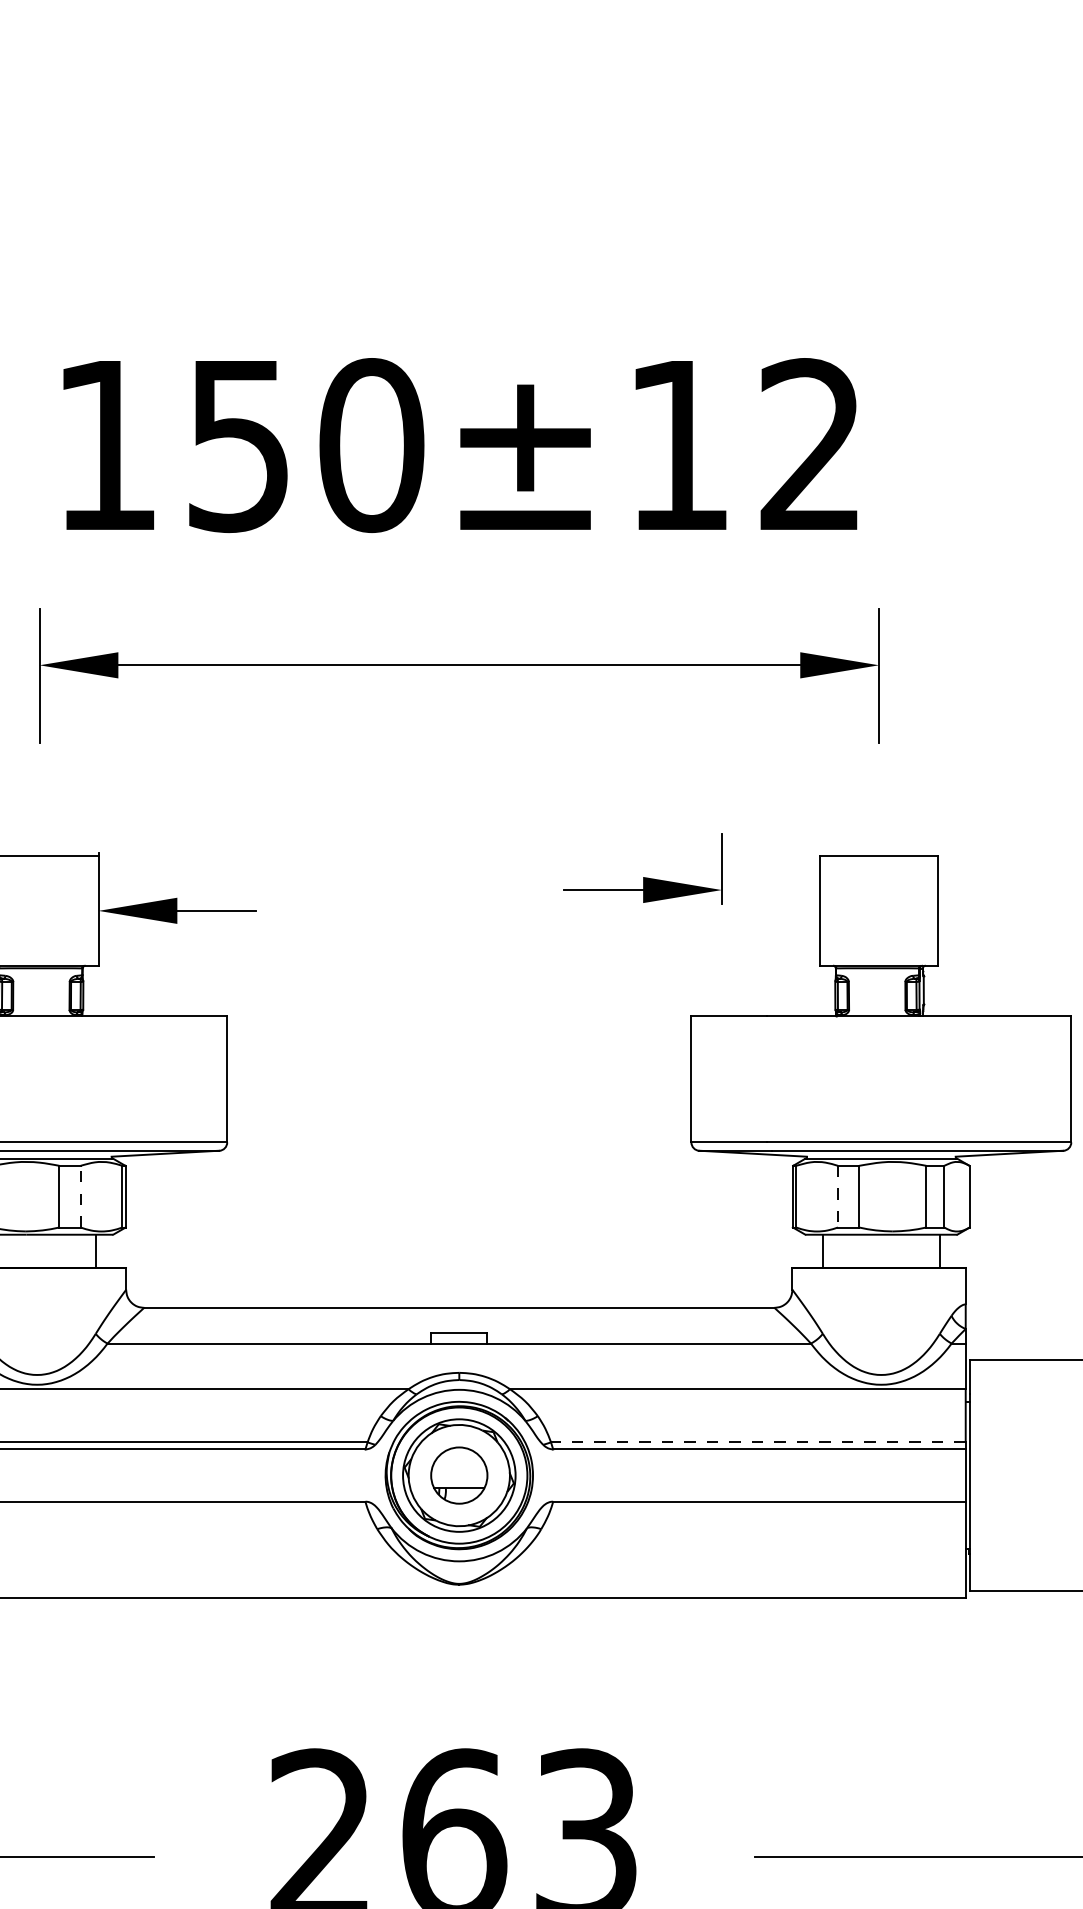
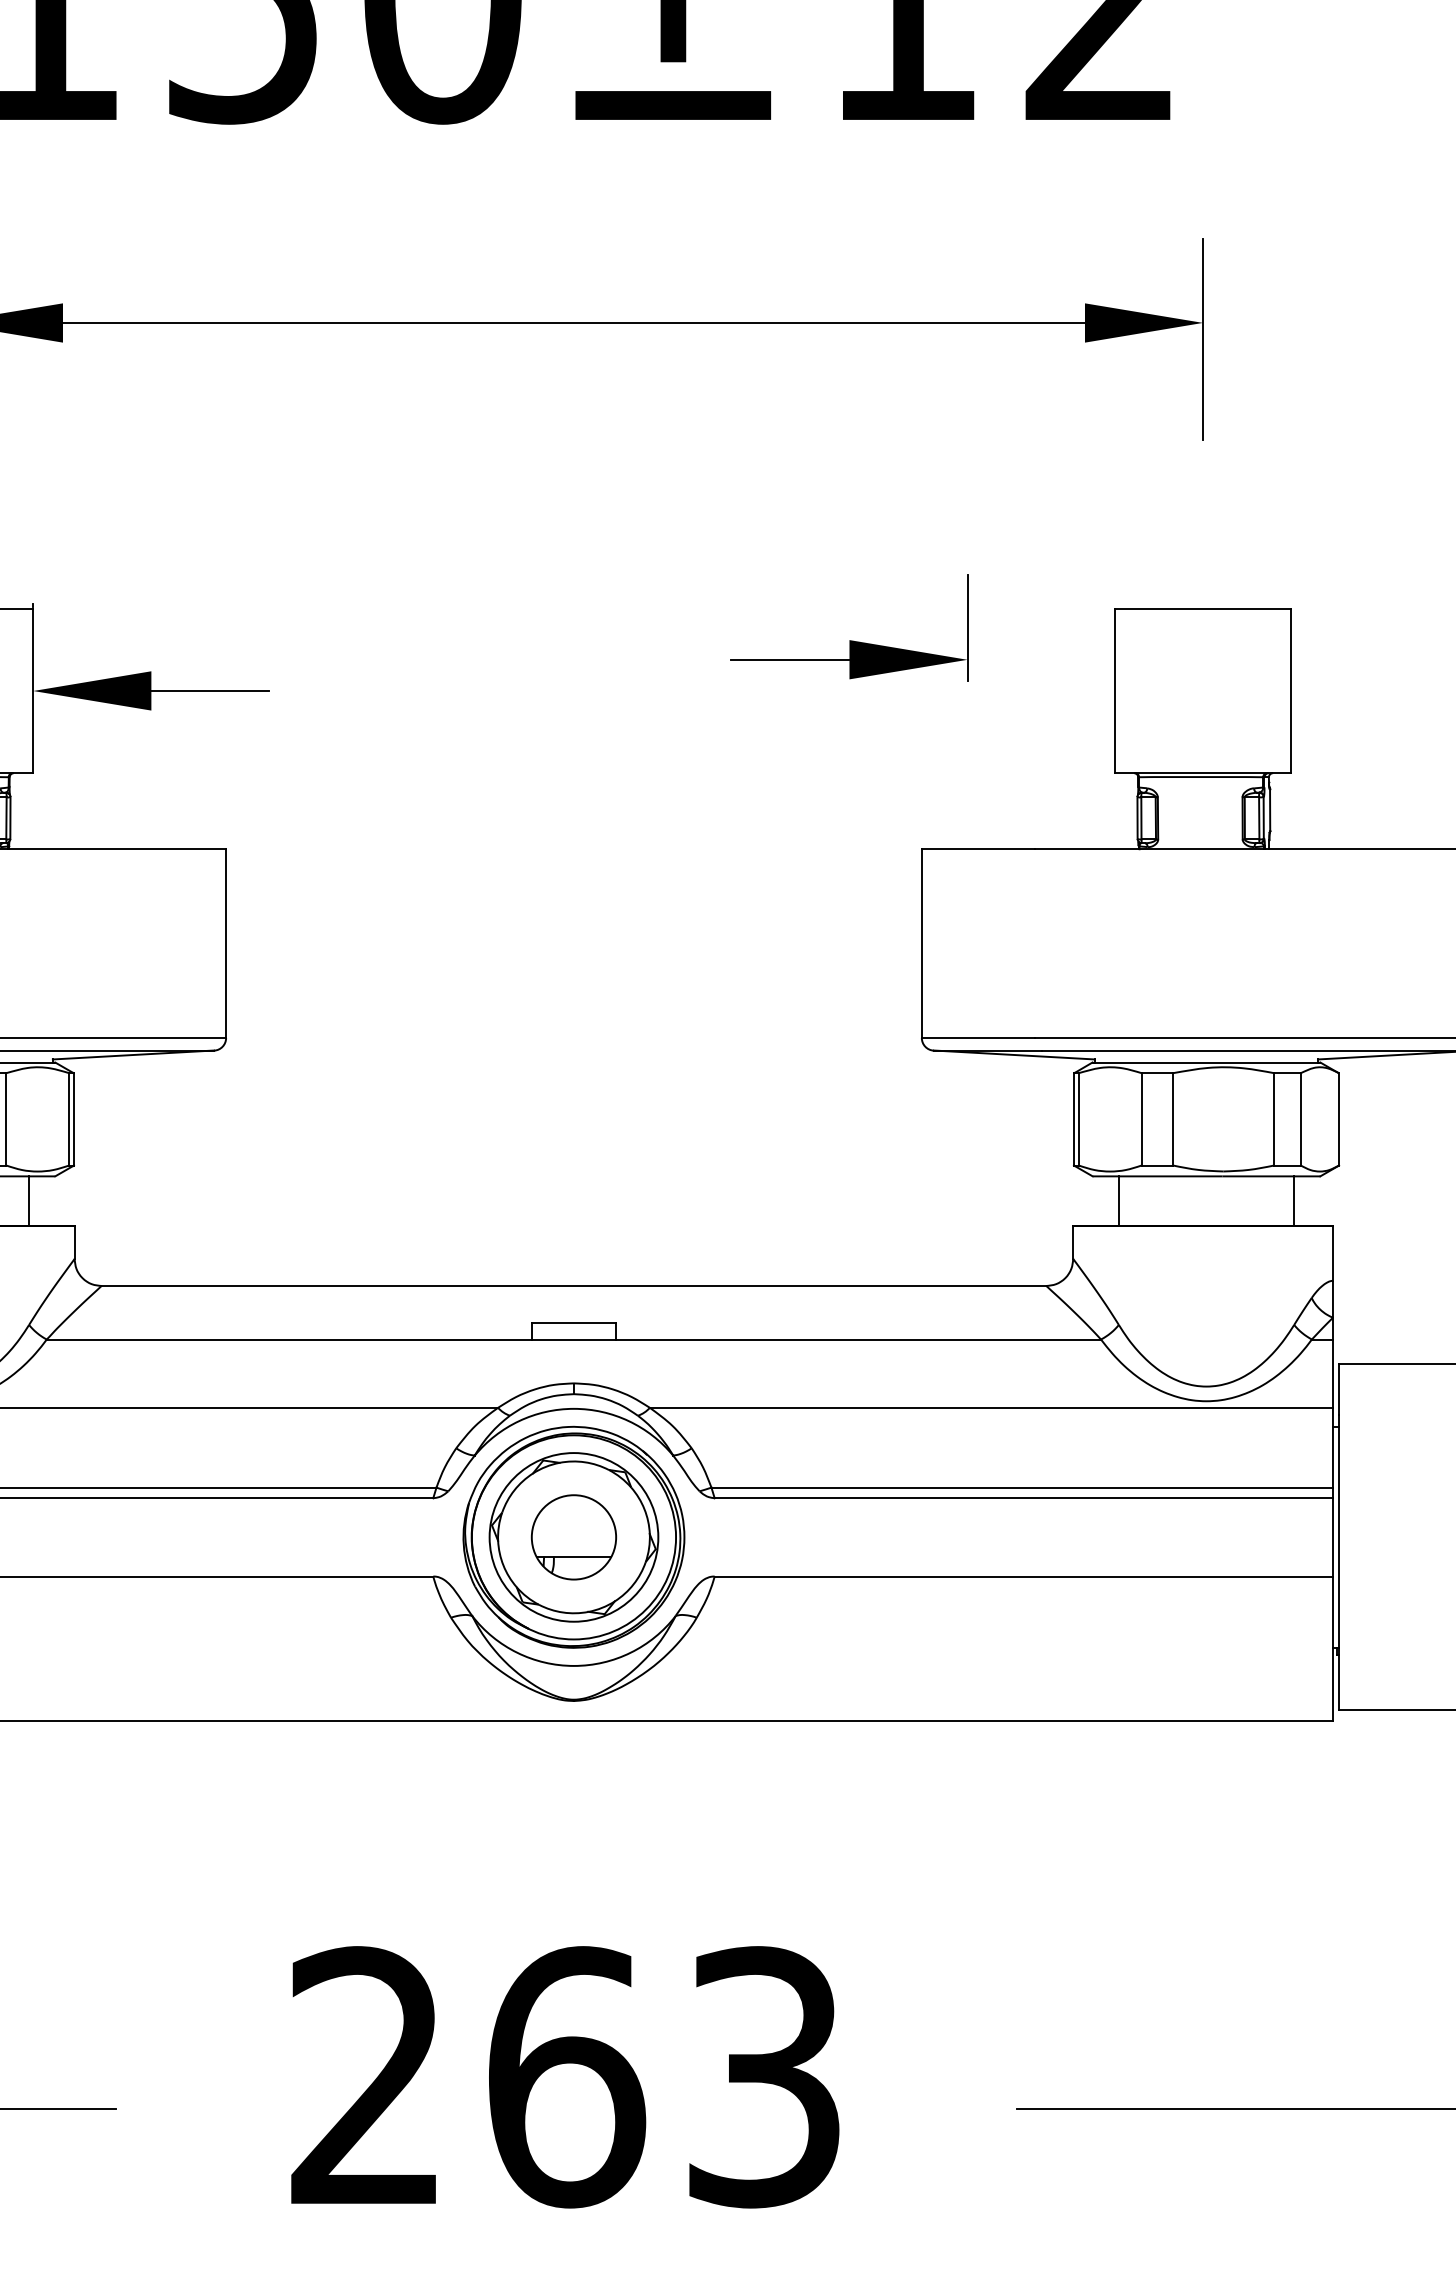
line: (80, 1196) -> (6, 1119), dashed -> solid
line: (837, 1196) -> (1140, 1119), dashed -> solid
line: (757, 1442) -> (1020, 1487), dashed -> solid

